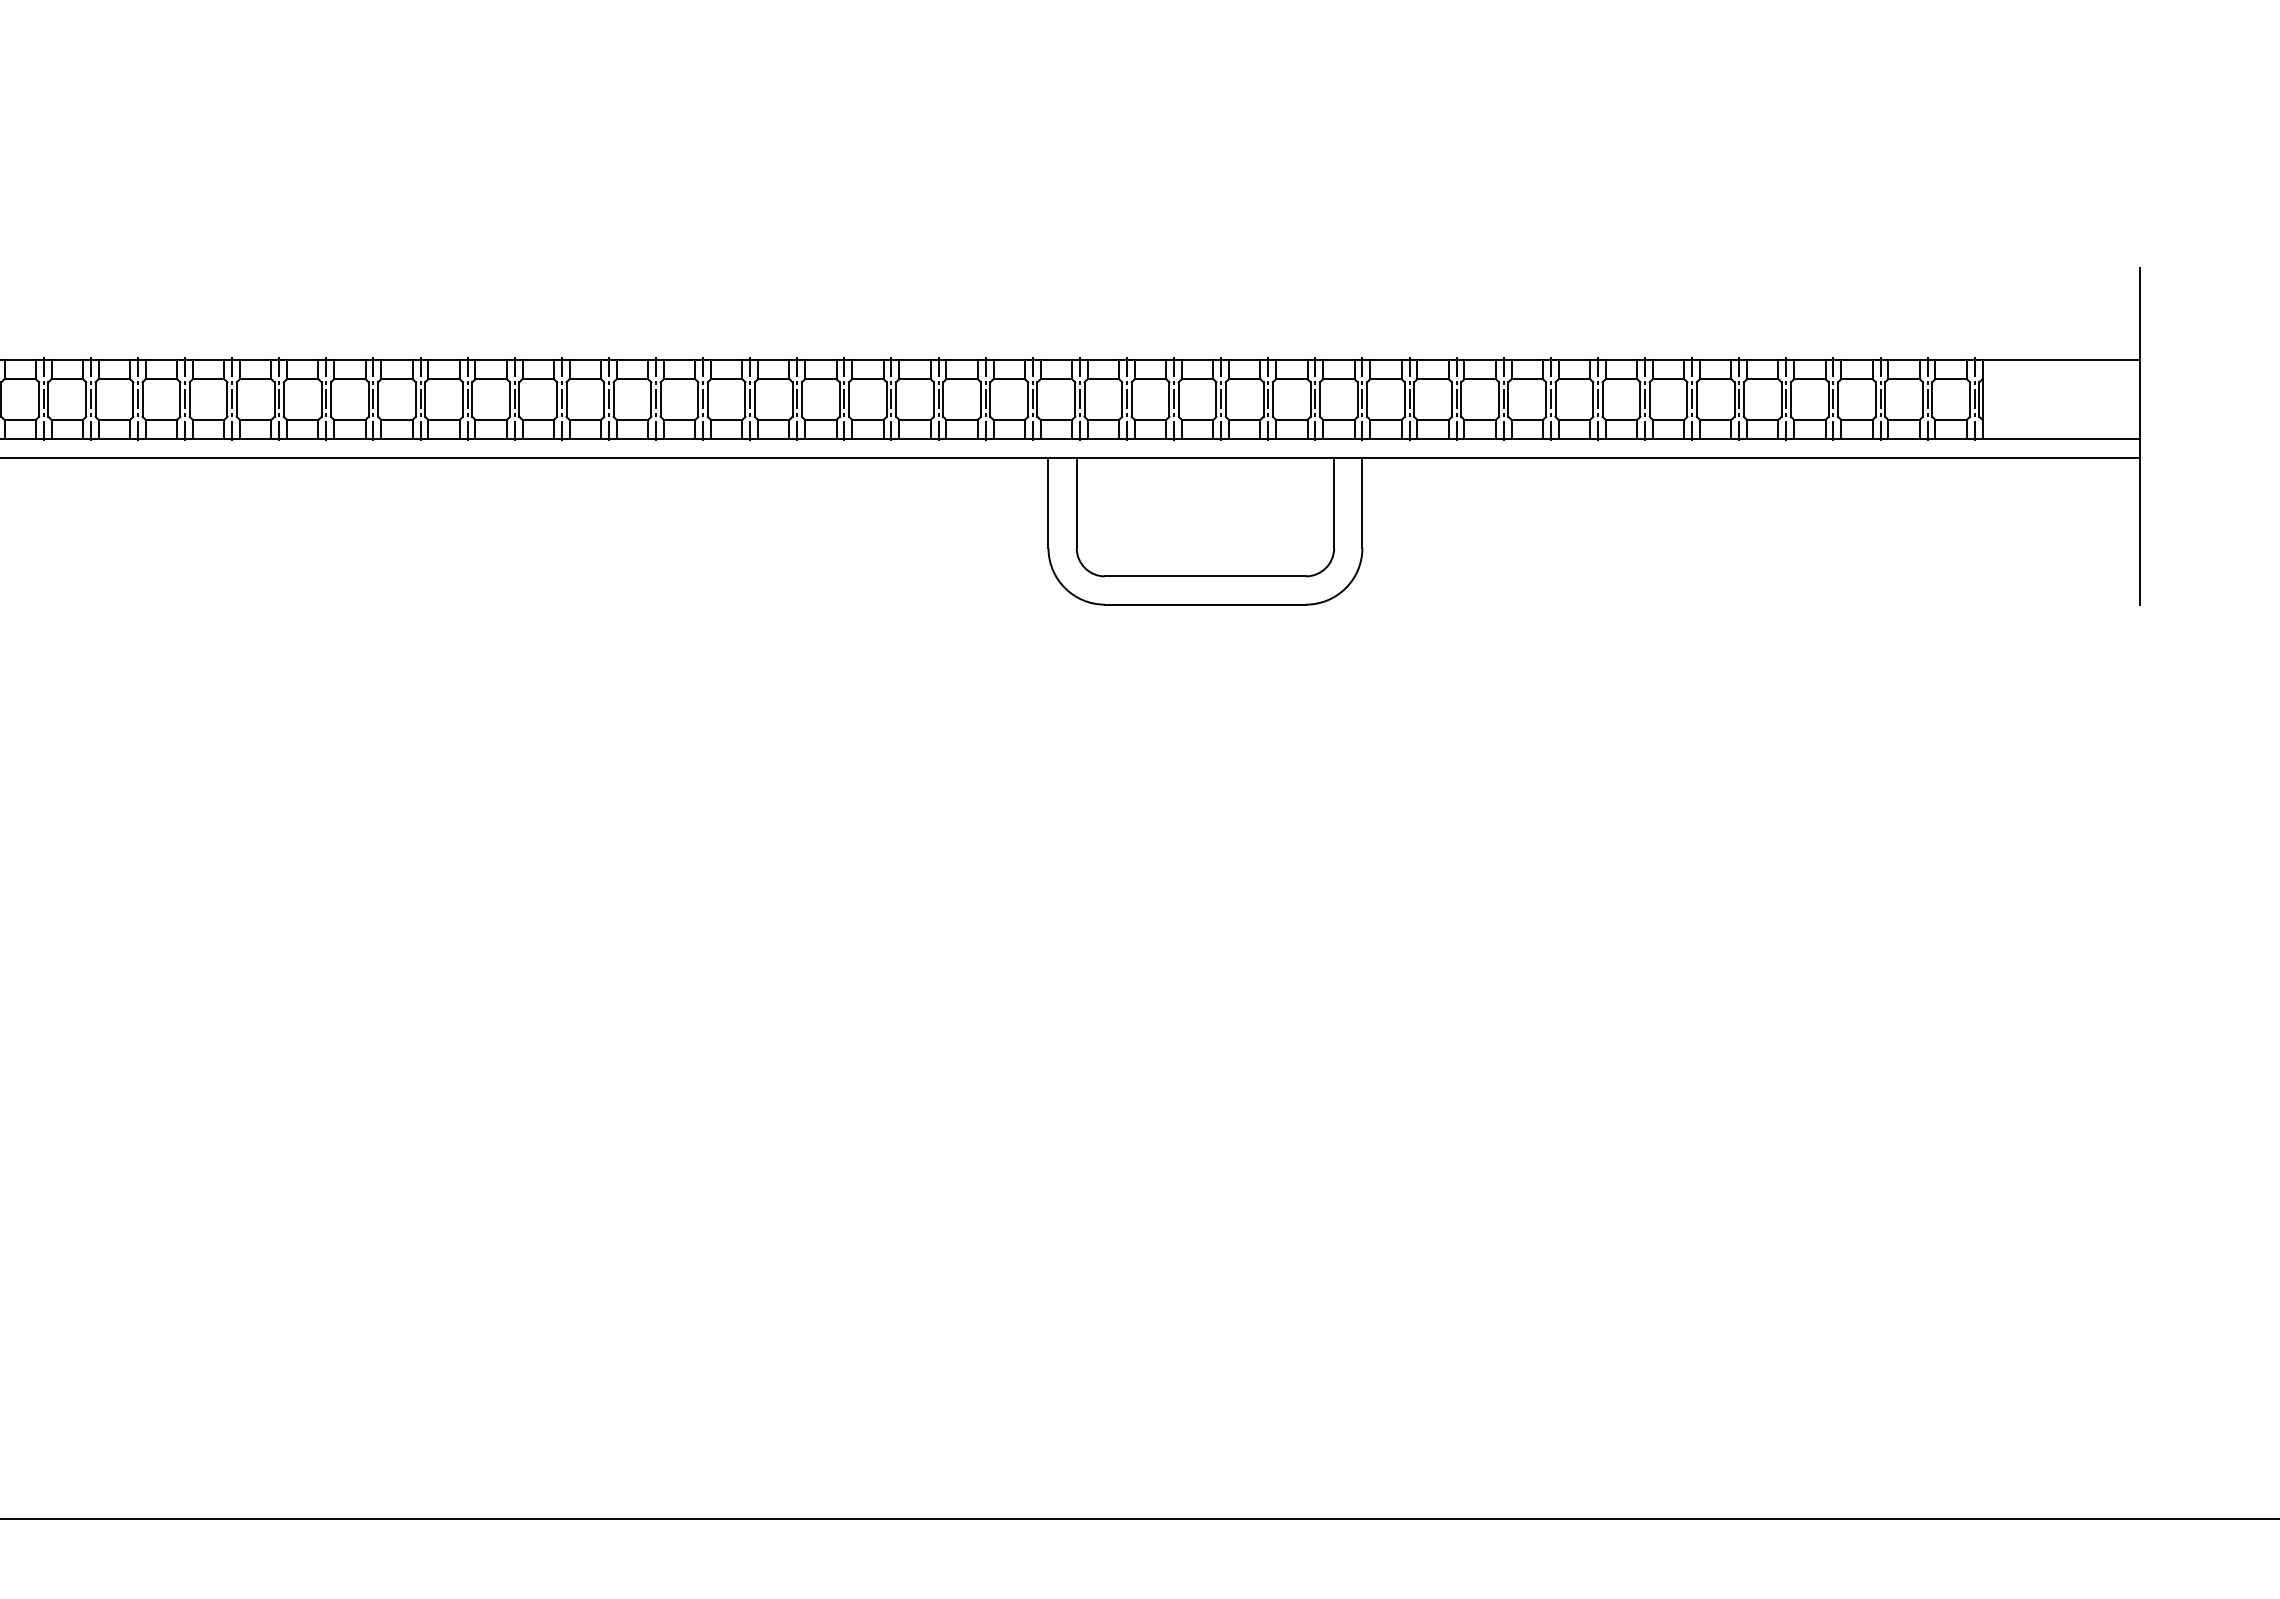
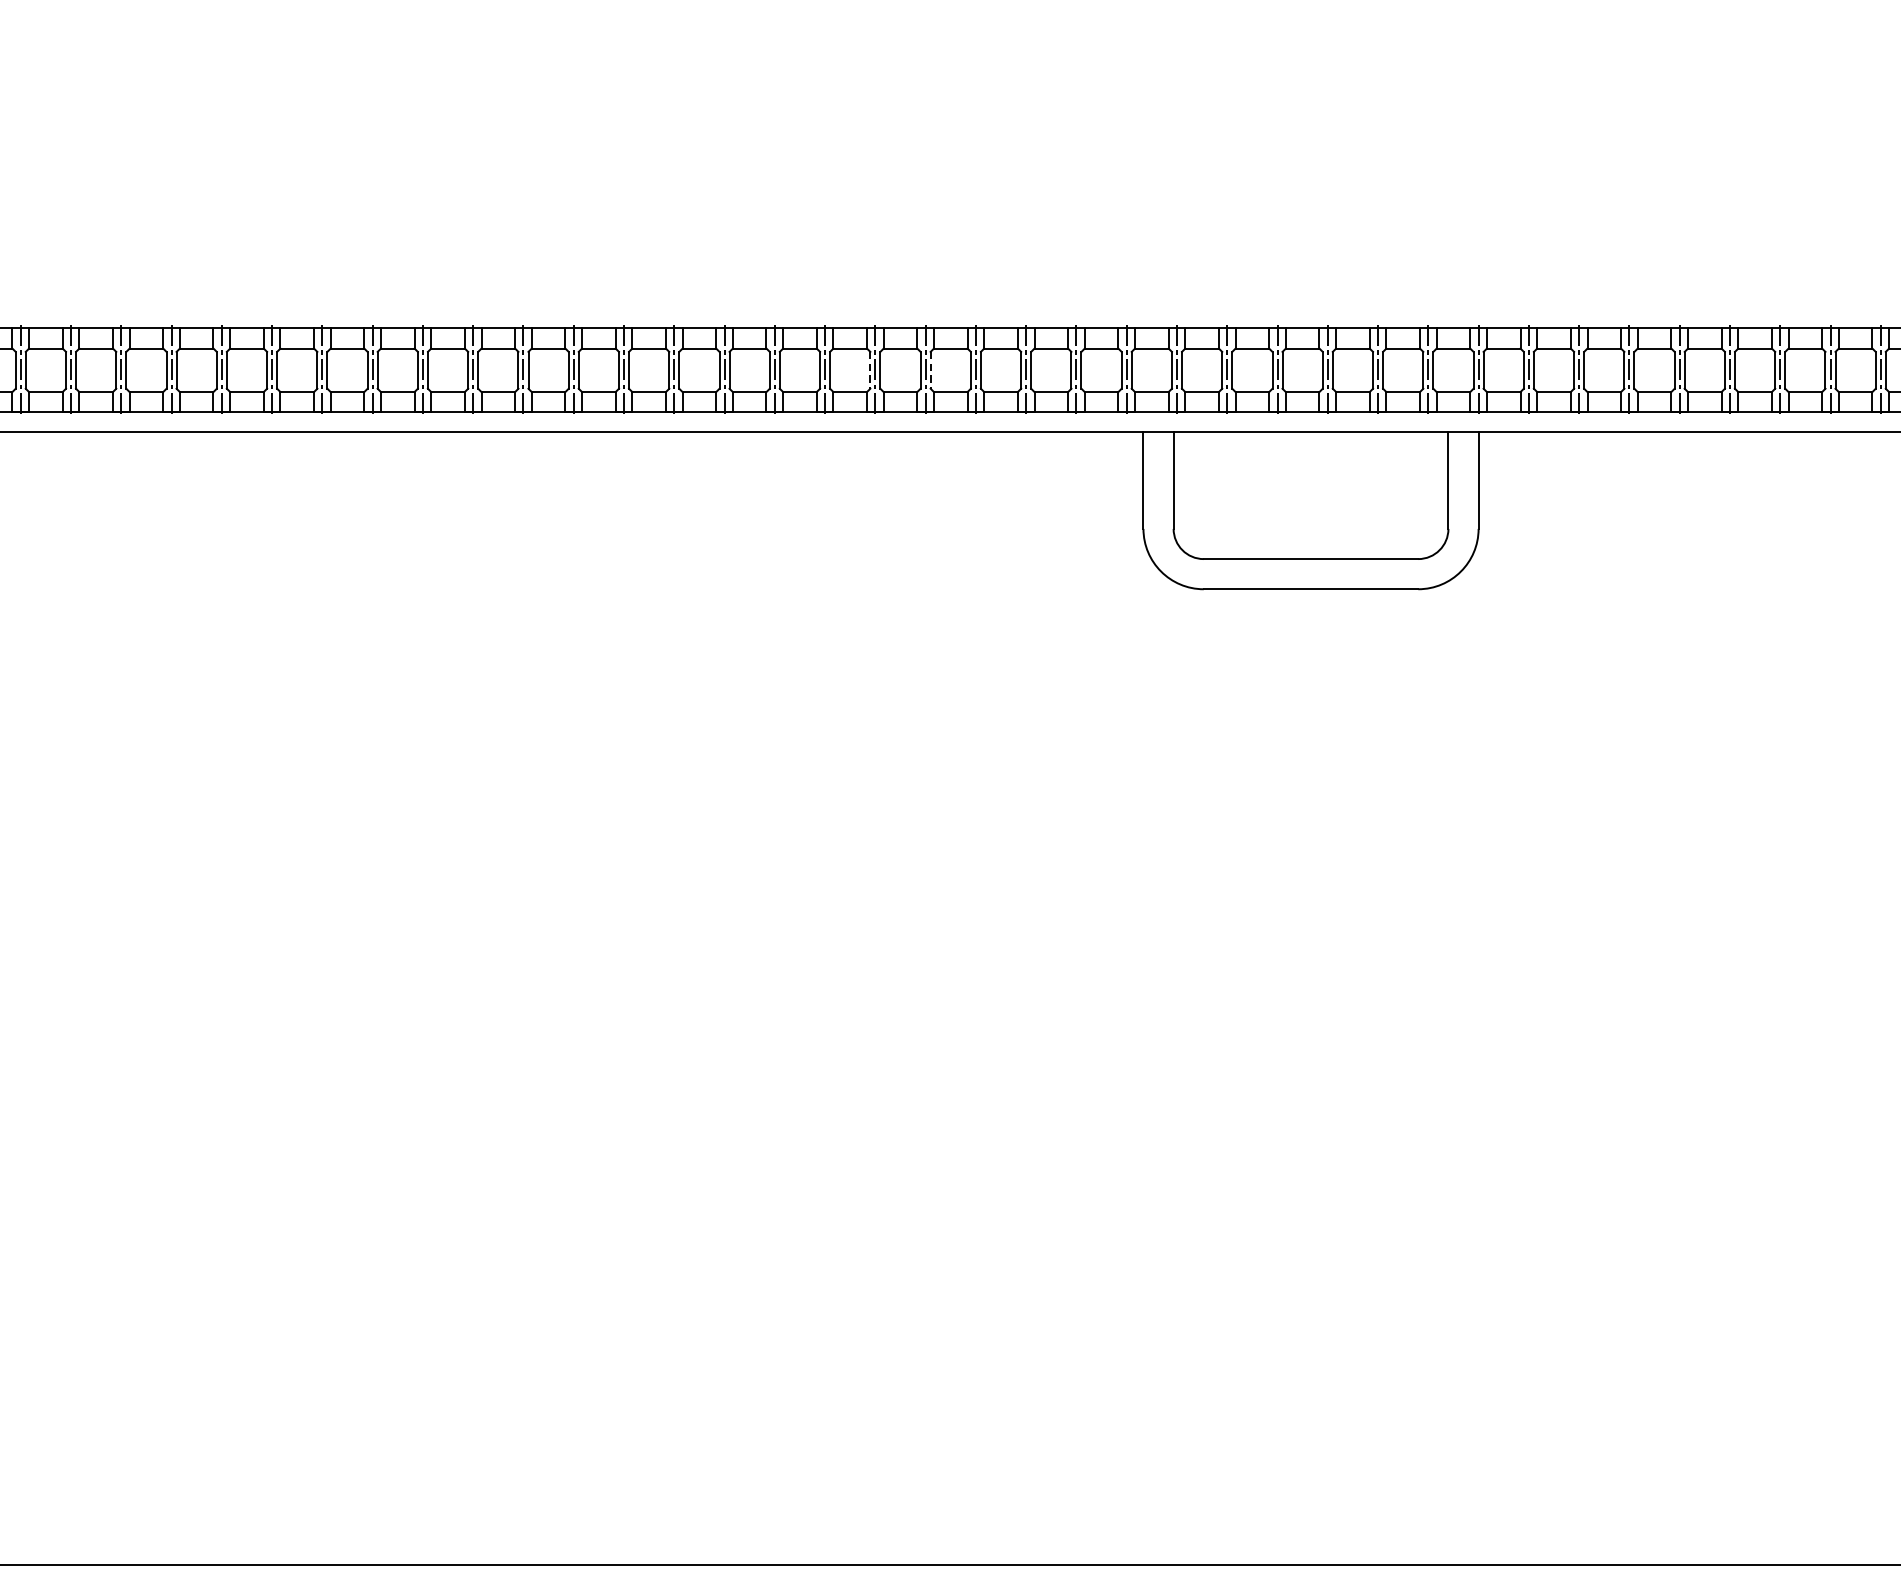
line: (792, 400) -> (870, 371), solid -> dashed
line: (849, 400) -> (931, 371), solid -> dashed

